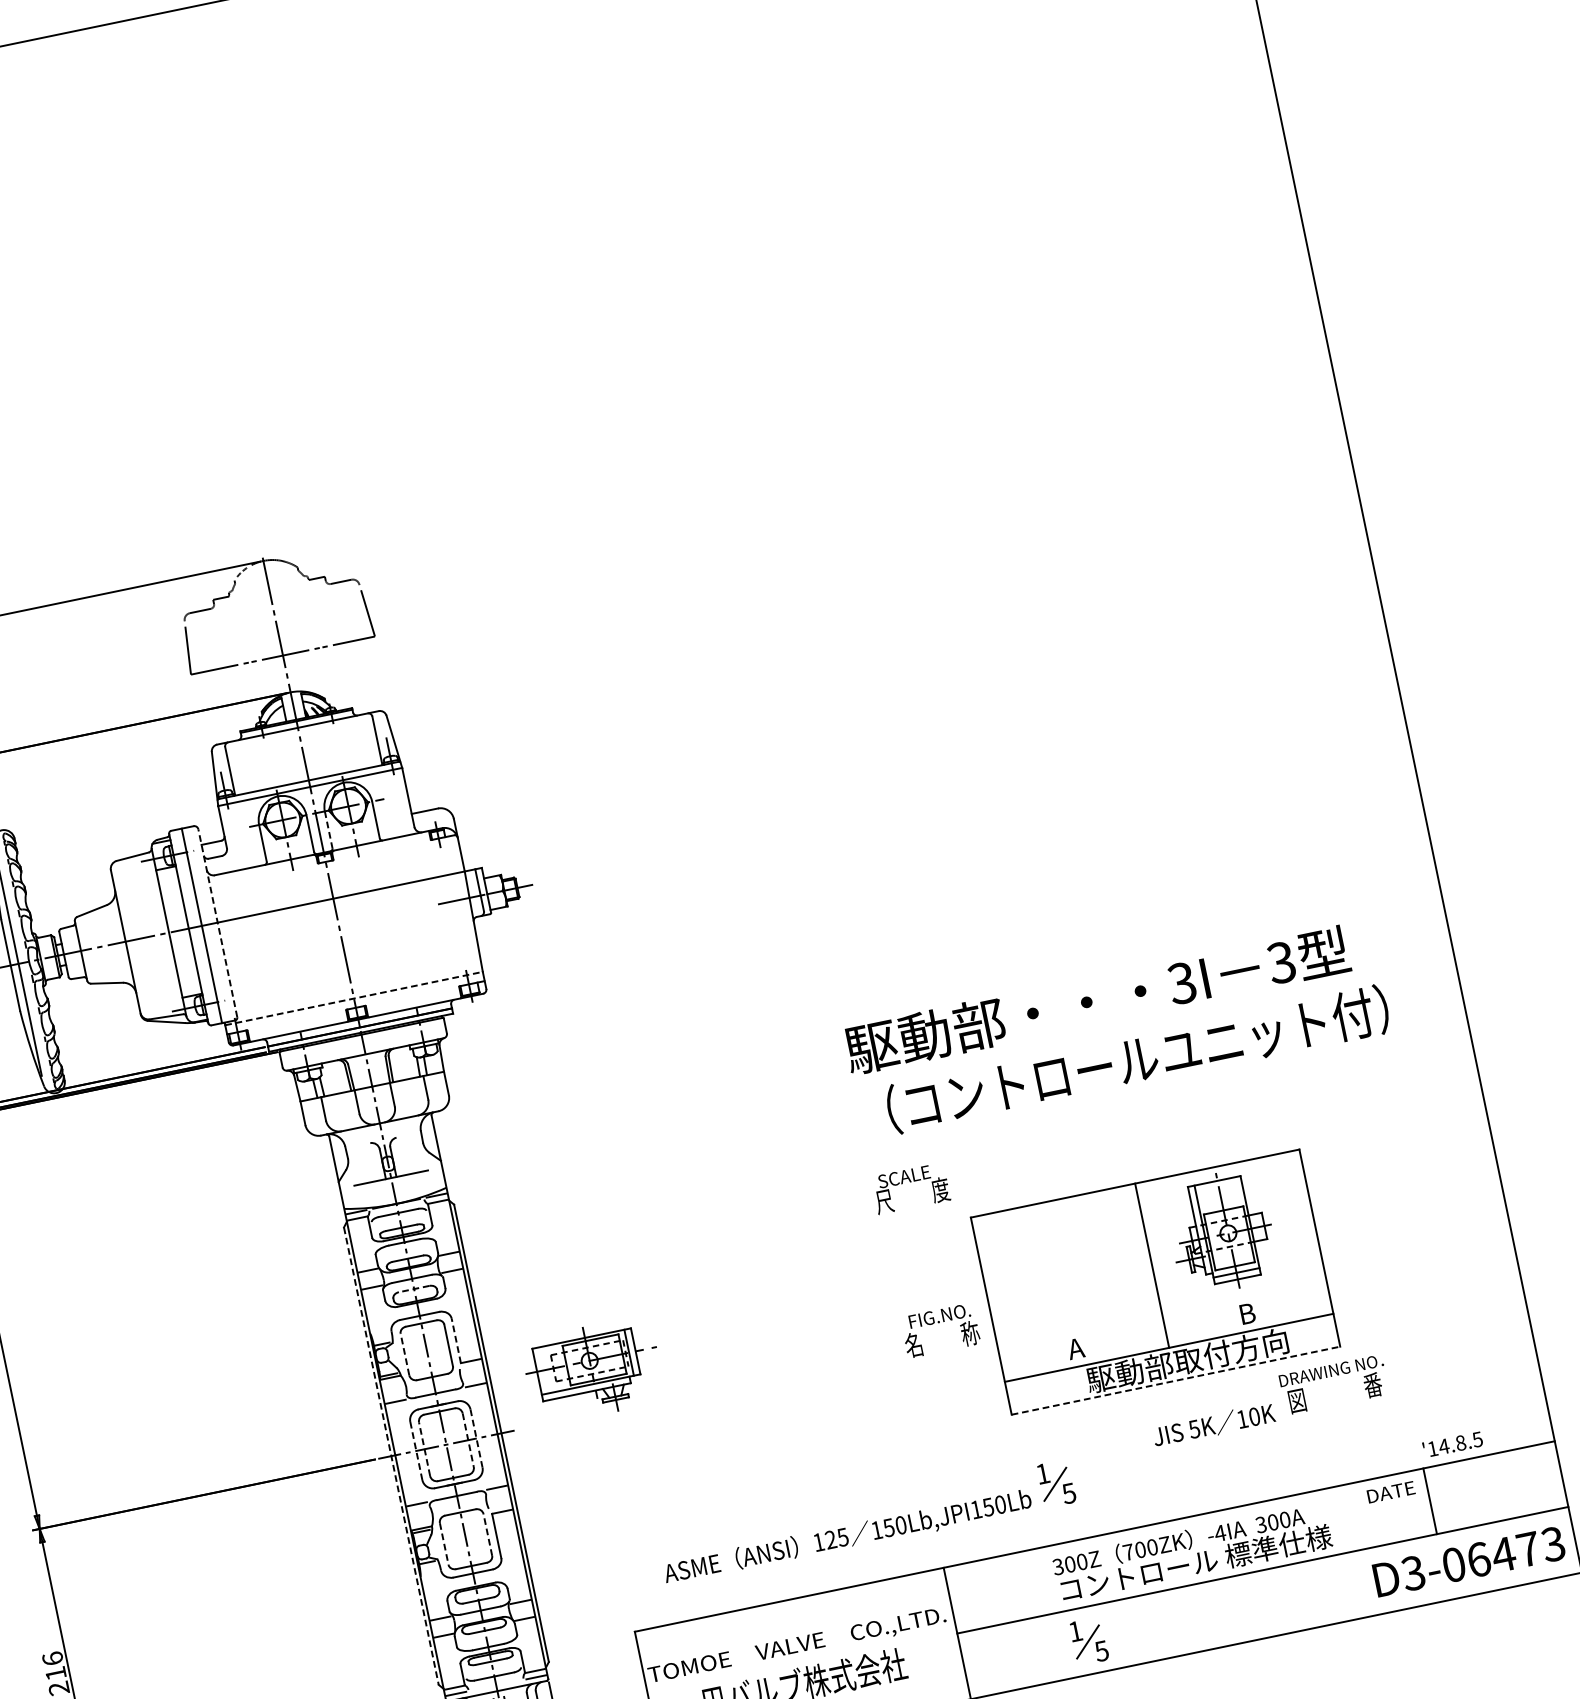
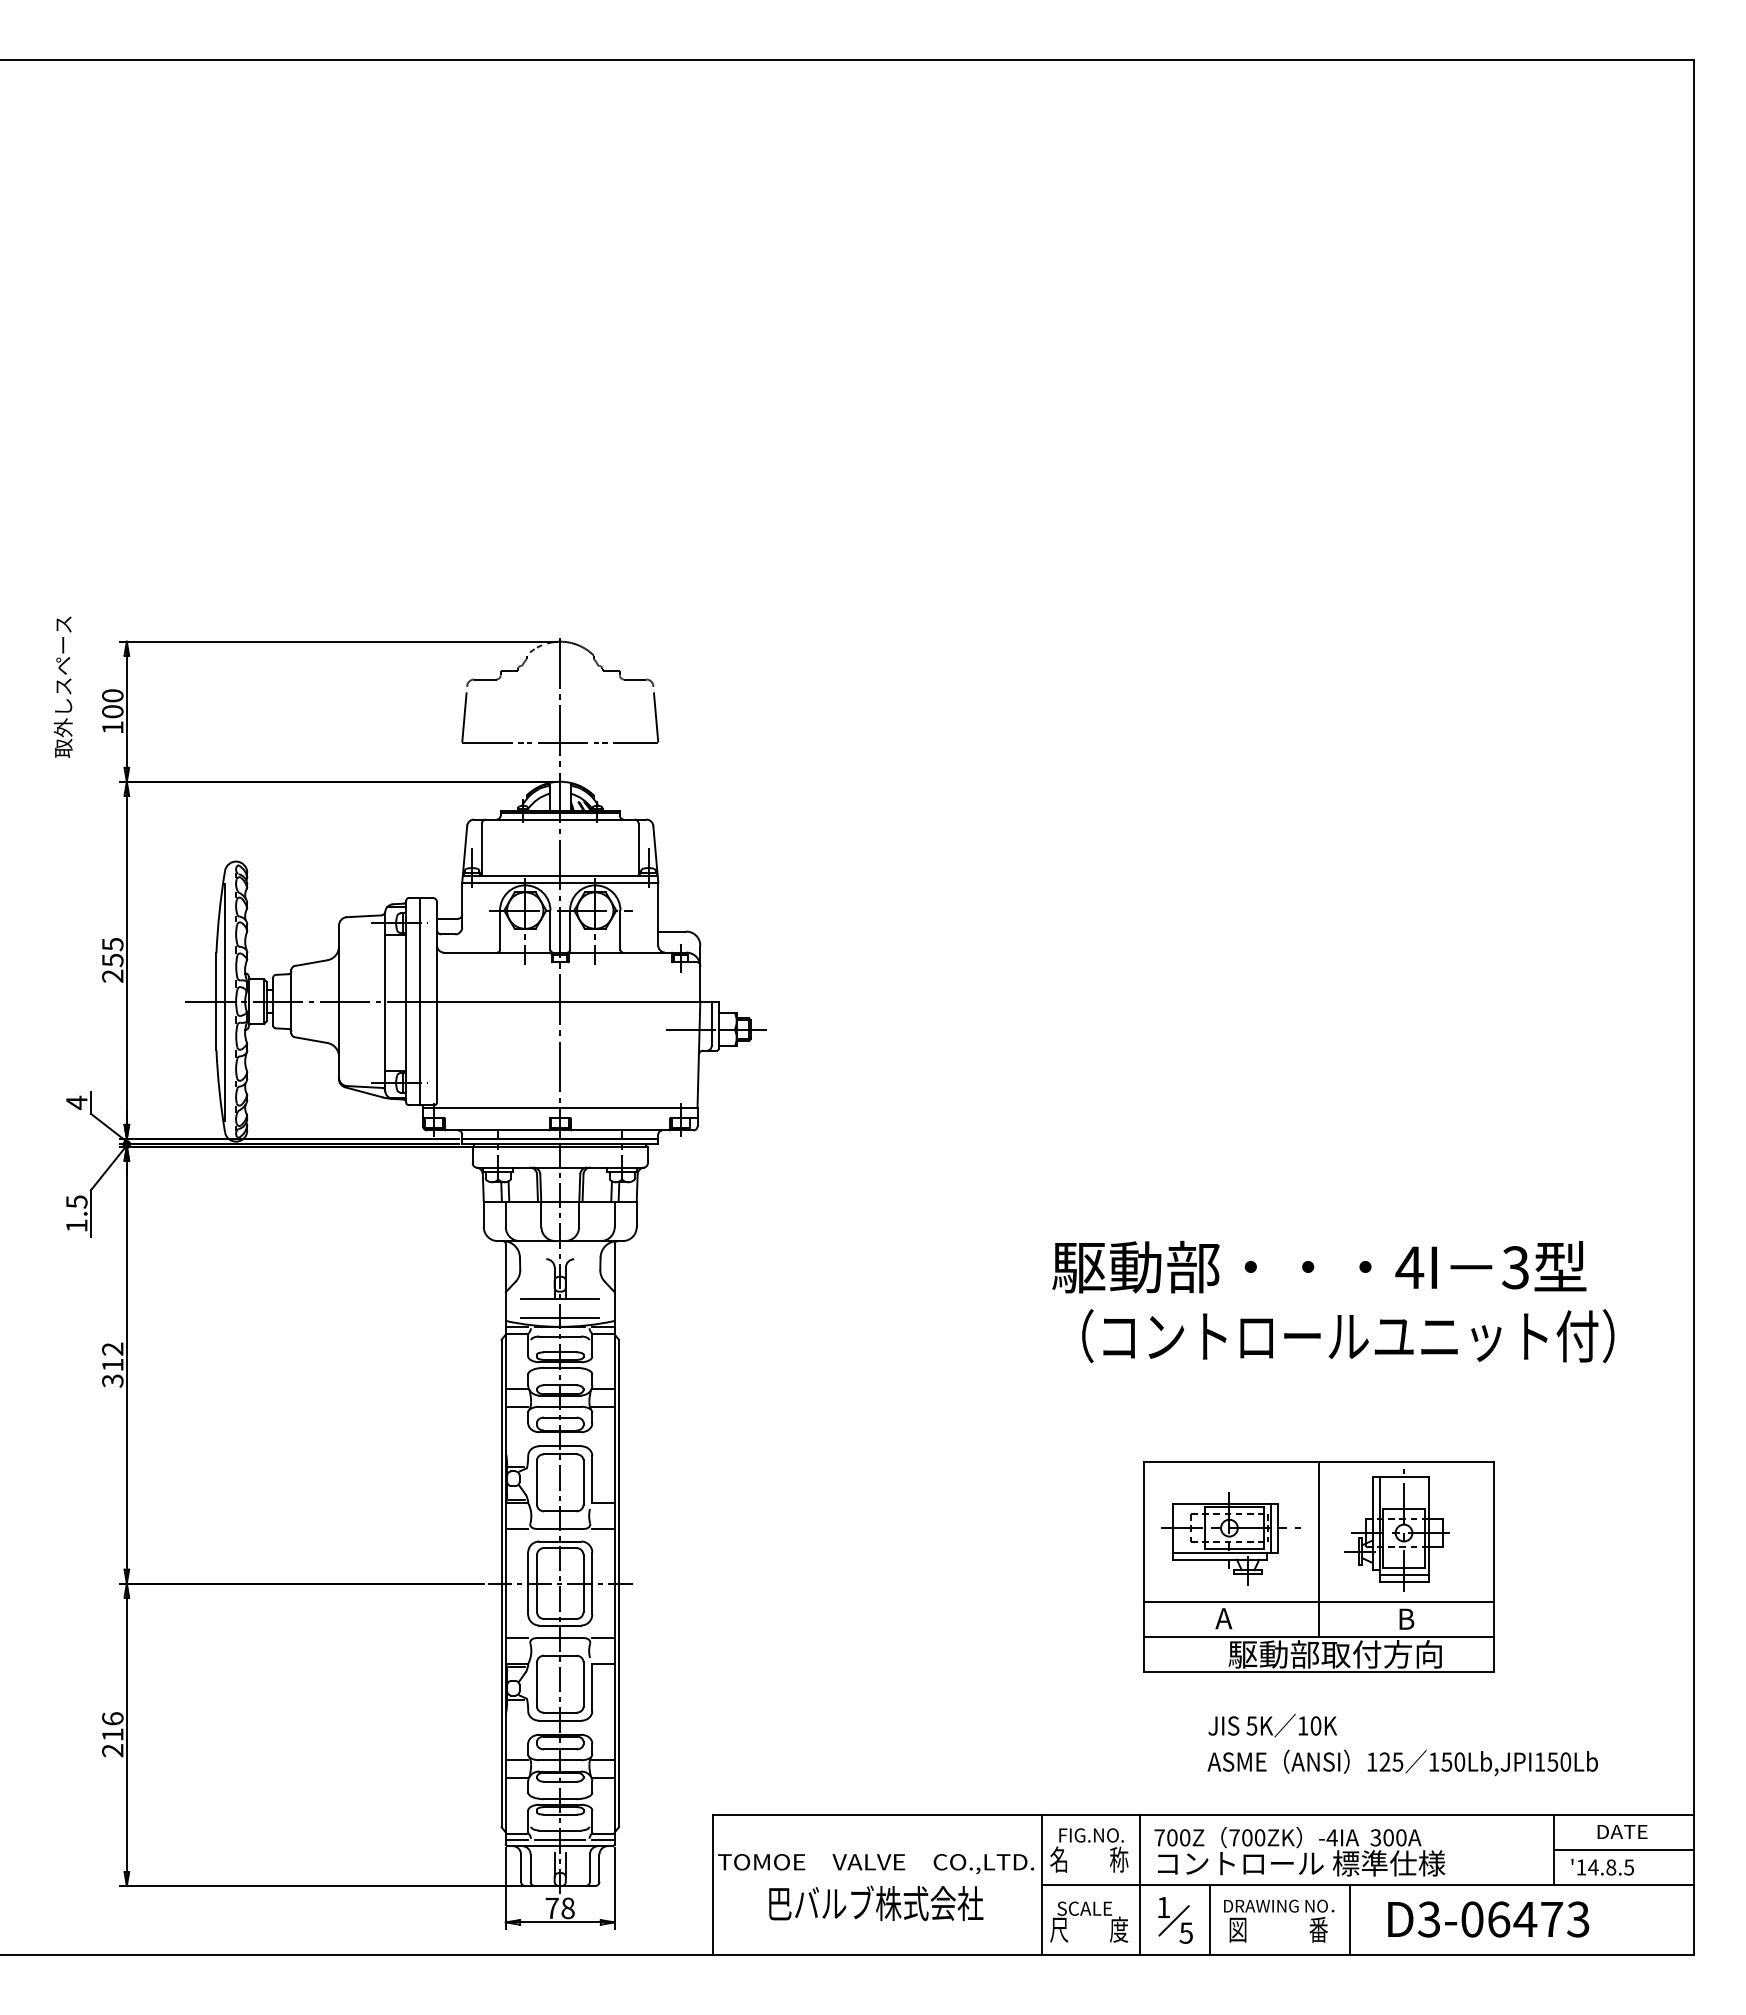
line: (329, 829) -> (570, 930), dashed -> solid
line: (218, 922) -> (437, 1001), dashed -> solid
text: (1181, 983) -> (1409, 1267), 3I -> 4I
line: (354, 998) -> (560, 1108), dashed -> solid
text: (911, 1187) -> (1089, 1921), moved
line: (395, 1196) -> (560, 1318), added
line: (413, 1289) -> (559, 1417), dashed -> solid
line: (1162, 1315) -> (1319, 1602), added
text: (940, 1330) -> (1089, 1850), moved
line: (456, 1340) -> (592, 1479), dashed -> solid
line: (405, 1354) -> (537, 1482), dashed -> solid
part: (592, 1370) -> (1230, 1538), moved
line: (1176, 1380) -> (1319, 1672), dashed -> solid
text: (1334, 1384) -> (1279, 1920), moved
text: (1213, 1424) -> (1272, 1725), moved
line: (476, 1438) -> (592, 1583), dashed -> solid
line: (468, 1441) -> (583, 1584), dashed -> solid
text: (1452, 1443) -> (1602, 1866), moved
line: (425, 1449) -> (537, 1583), dashed -> solid
line: (416, 1450) -> (528, 1583), dashed -> solid
line: (391, 1456) -> (501, 1583), dashed -> solid
part: (1056, 1483) -> (1175, 1752), removed
line: (1495, 1487) -> (1623, 1849), added
text: (1391, 1491) -> (1622, 1831), moved
line: (487, 1534) -> (583, 1684), dashed -> solid
text: (847, 1536) -> (1402, 1762), moved
line: (444, 1544) -> (537, 1685), dashed -> solid
text: (1469, 1561) -> (1488, 1919), moved
text: (1058, 1566) -> (1159, 1837), 300Z -> 700Z
line: (1253, 1606) -> (1350, 1919), added
line: (1049, 1614) -> (1140, 1884), added
line: (1121, 1633) -> (1210, 1919), added
line: (496, 1685) -> (560, 1840), added

